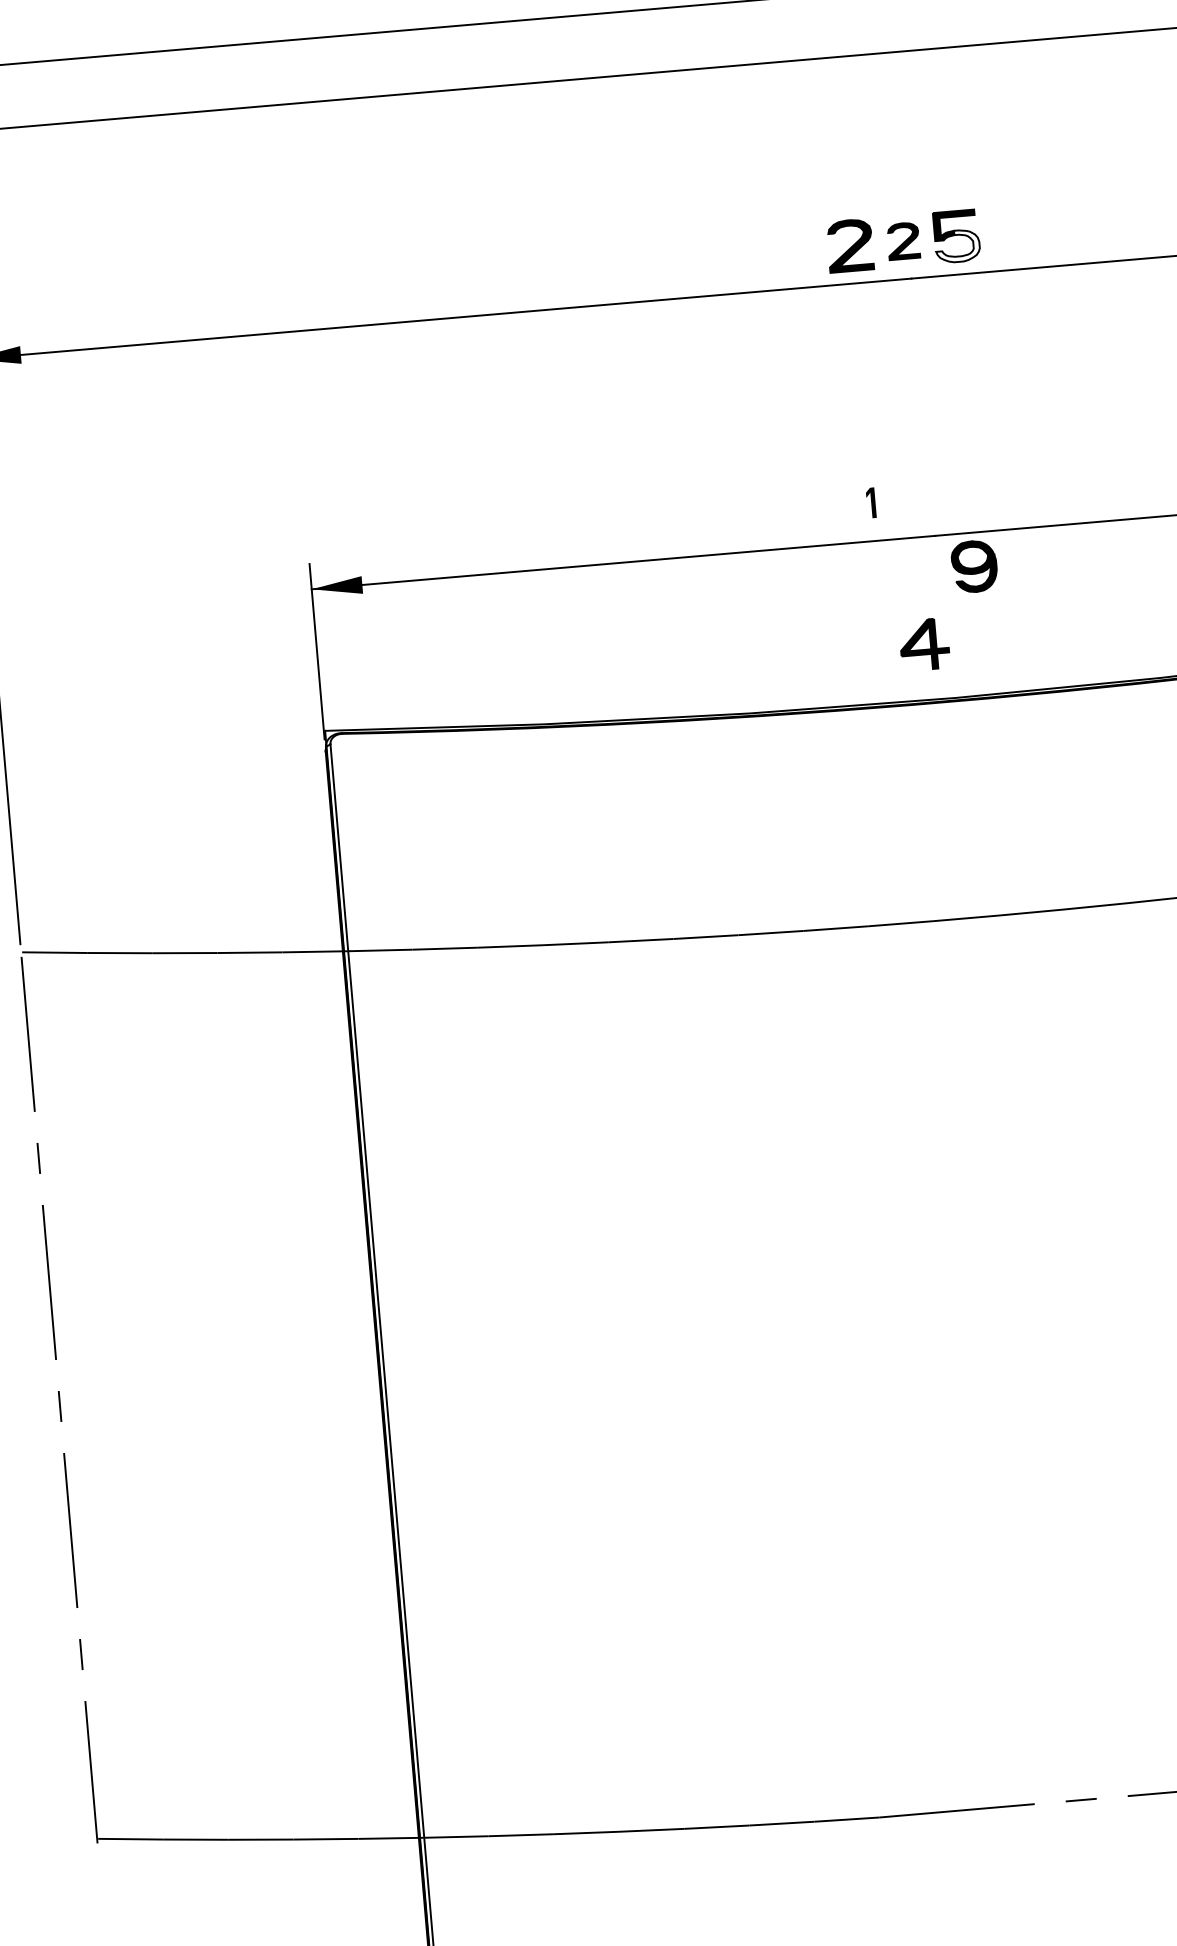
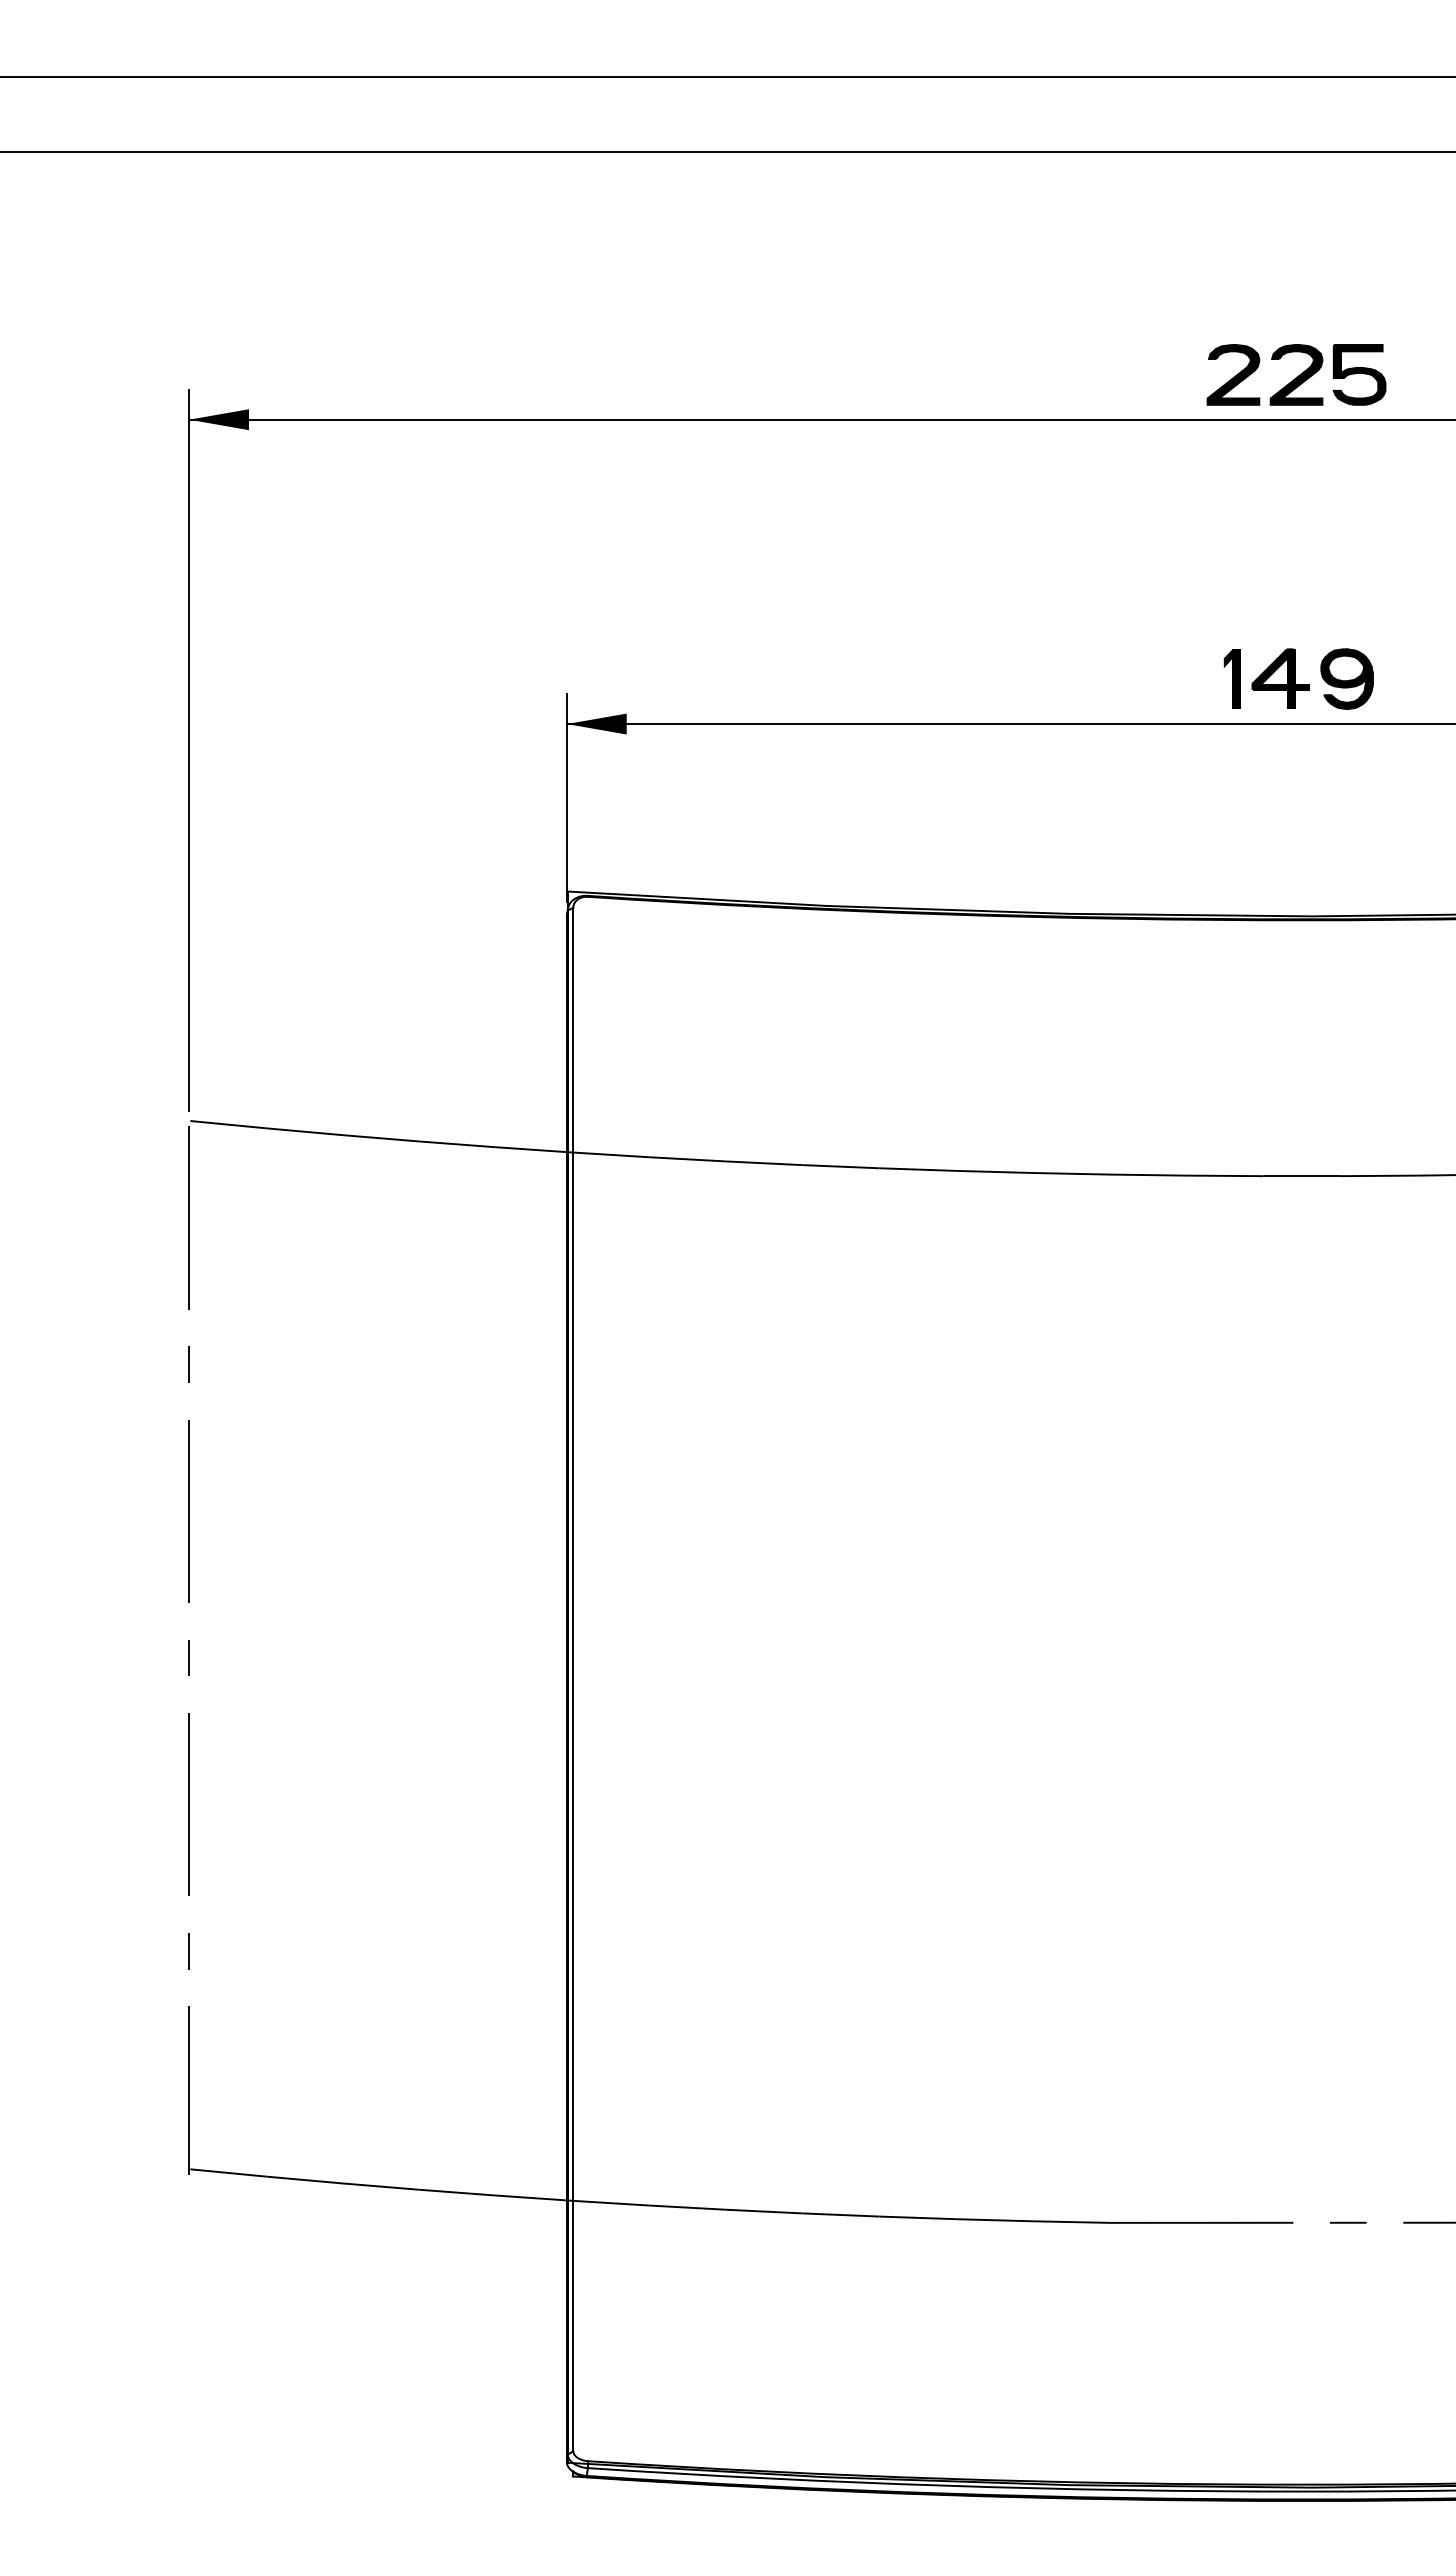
part: (903, 240) -> (1296, 374), size x1.43
fill: (957, 245) -> (1359, 385), added
part: (870, 502) -> (1231, 678), size x1.67
part: (973, 566) -> (1346, 678), moved
part: (924, 644) -> (1280, 678), moved

